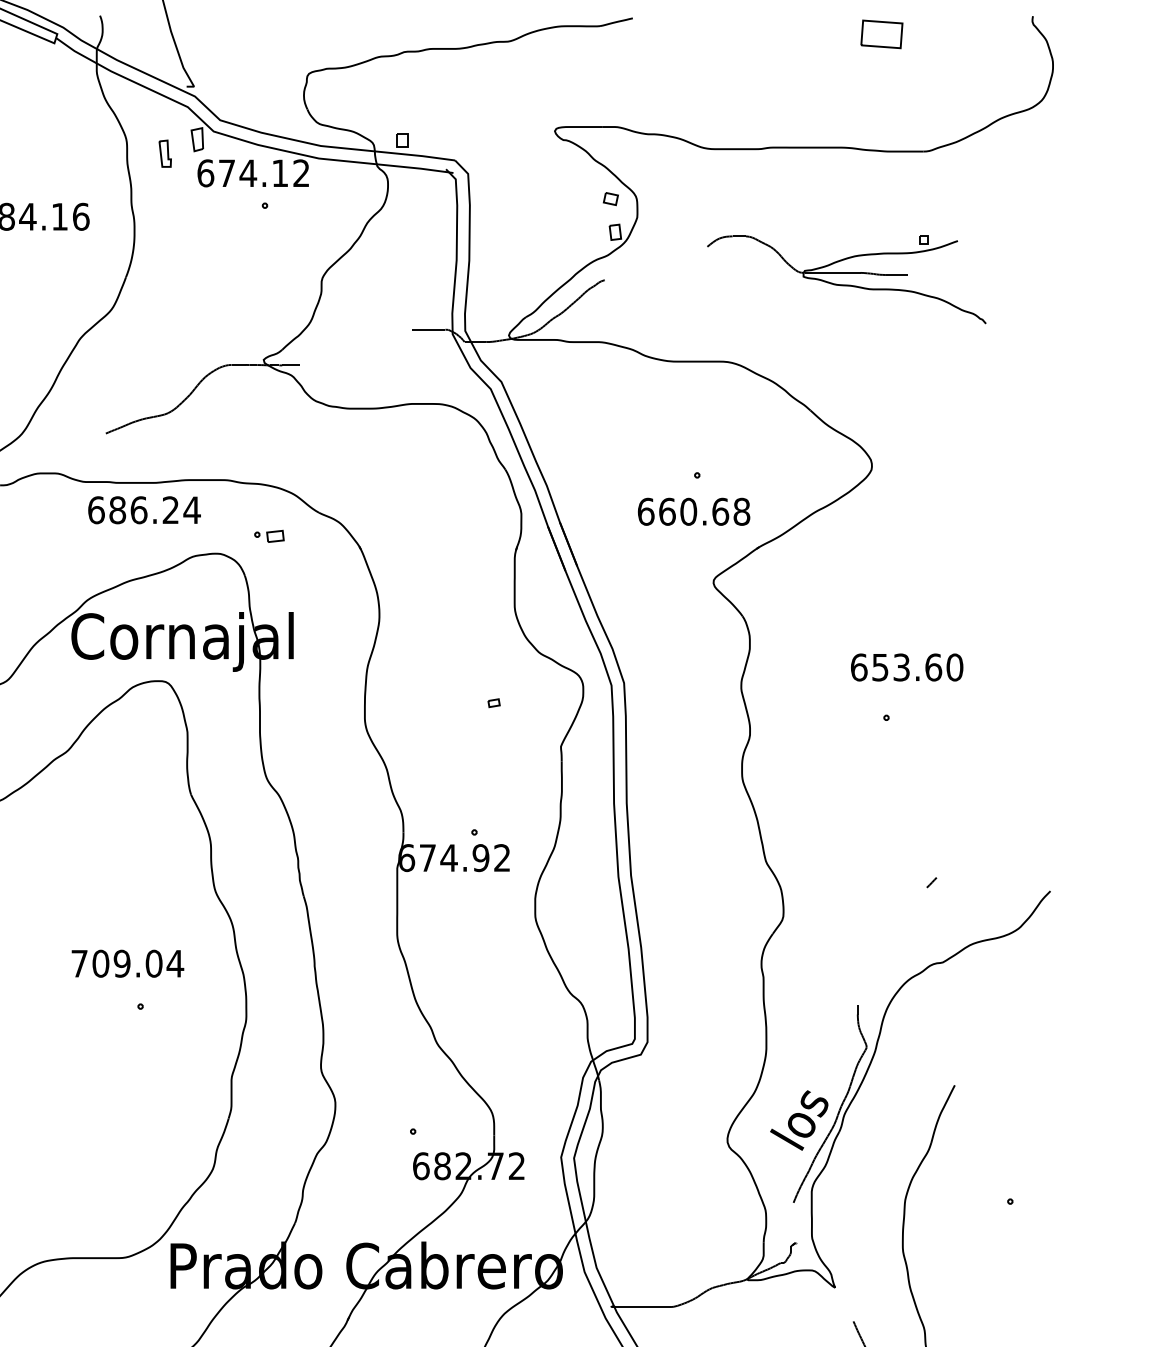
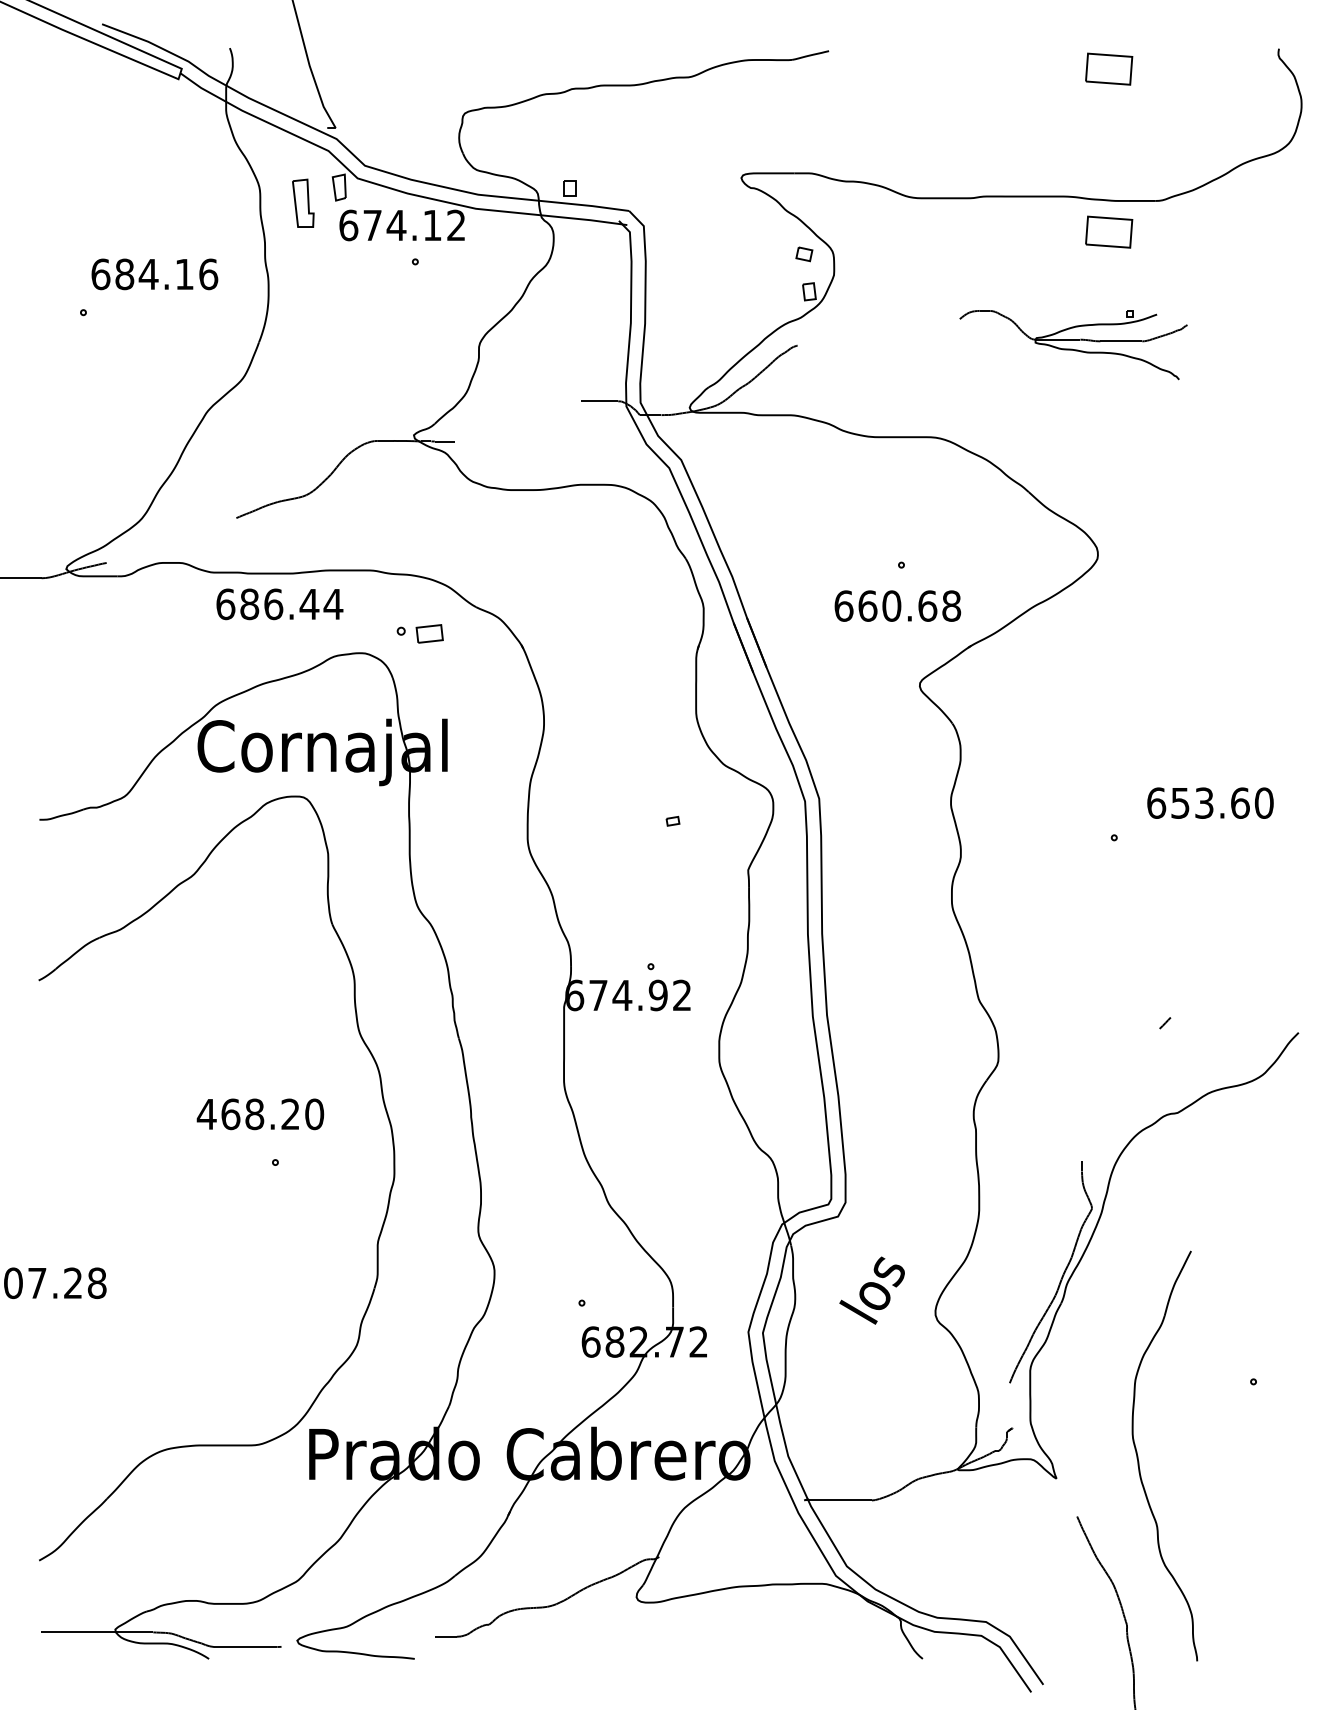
part: (164, 153) -> (302, 203), size x1.6
part: (882, 178) -> (1109, 231), added
part: (846, 279) -> (1069, 344), size x0.7
text: (170, 509) -> (309, 603), 686.24 -> 686.44
part: (269, 536) -> (420, 633), size x1.4
text: (907, 666) -> (1210, 802), moved
text: (127, 963) -> (260, 1114), 709.04 -> 468.20
text: (798, 1120) -> (871, 1290), moved

